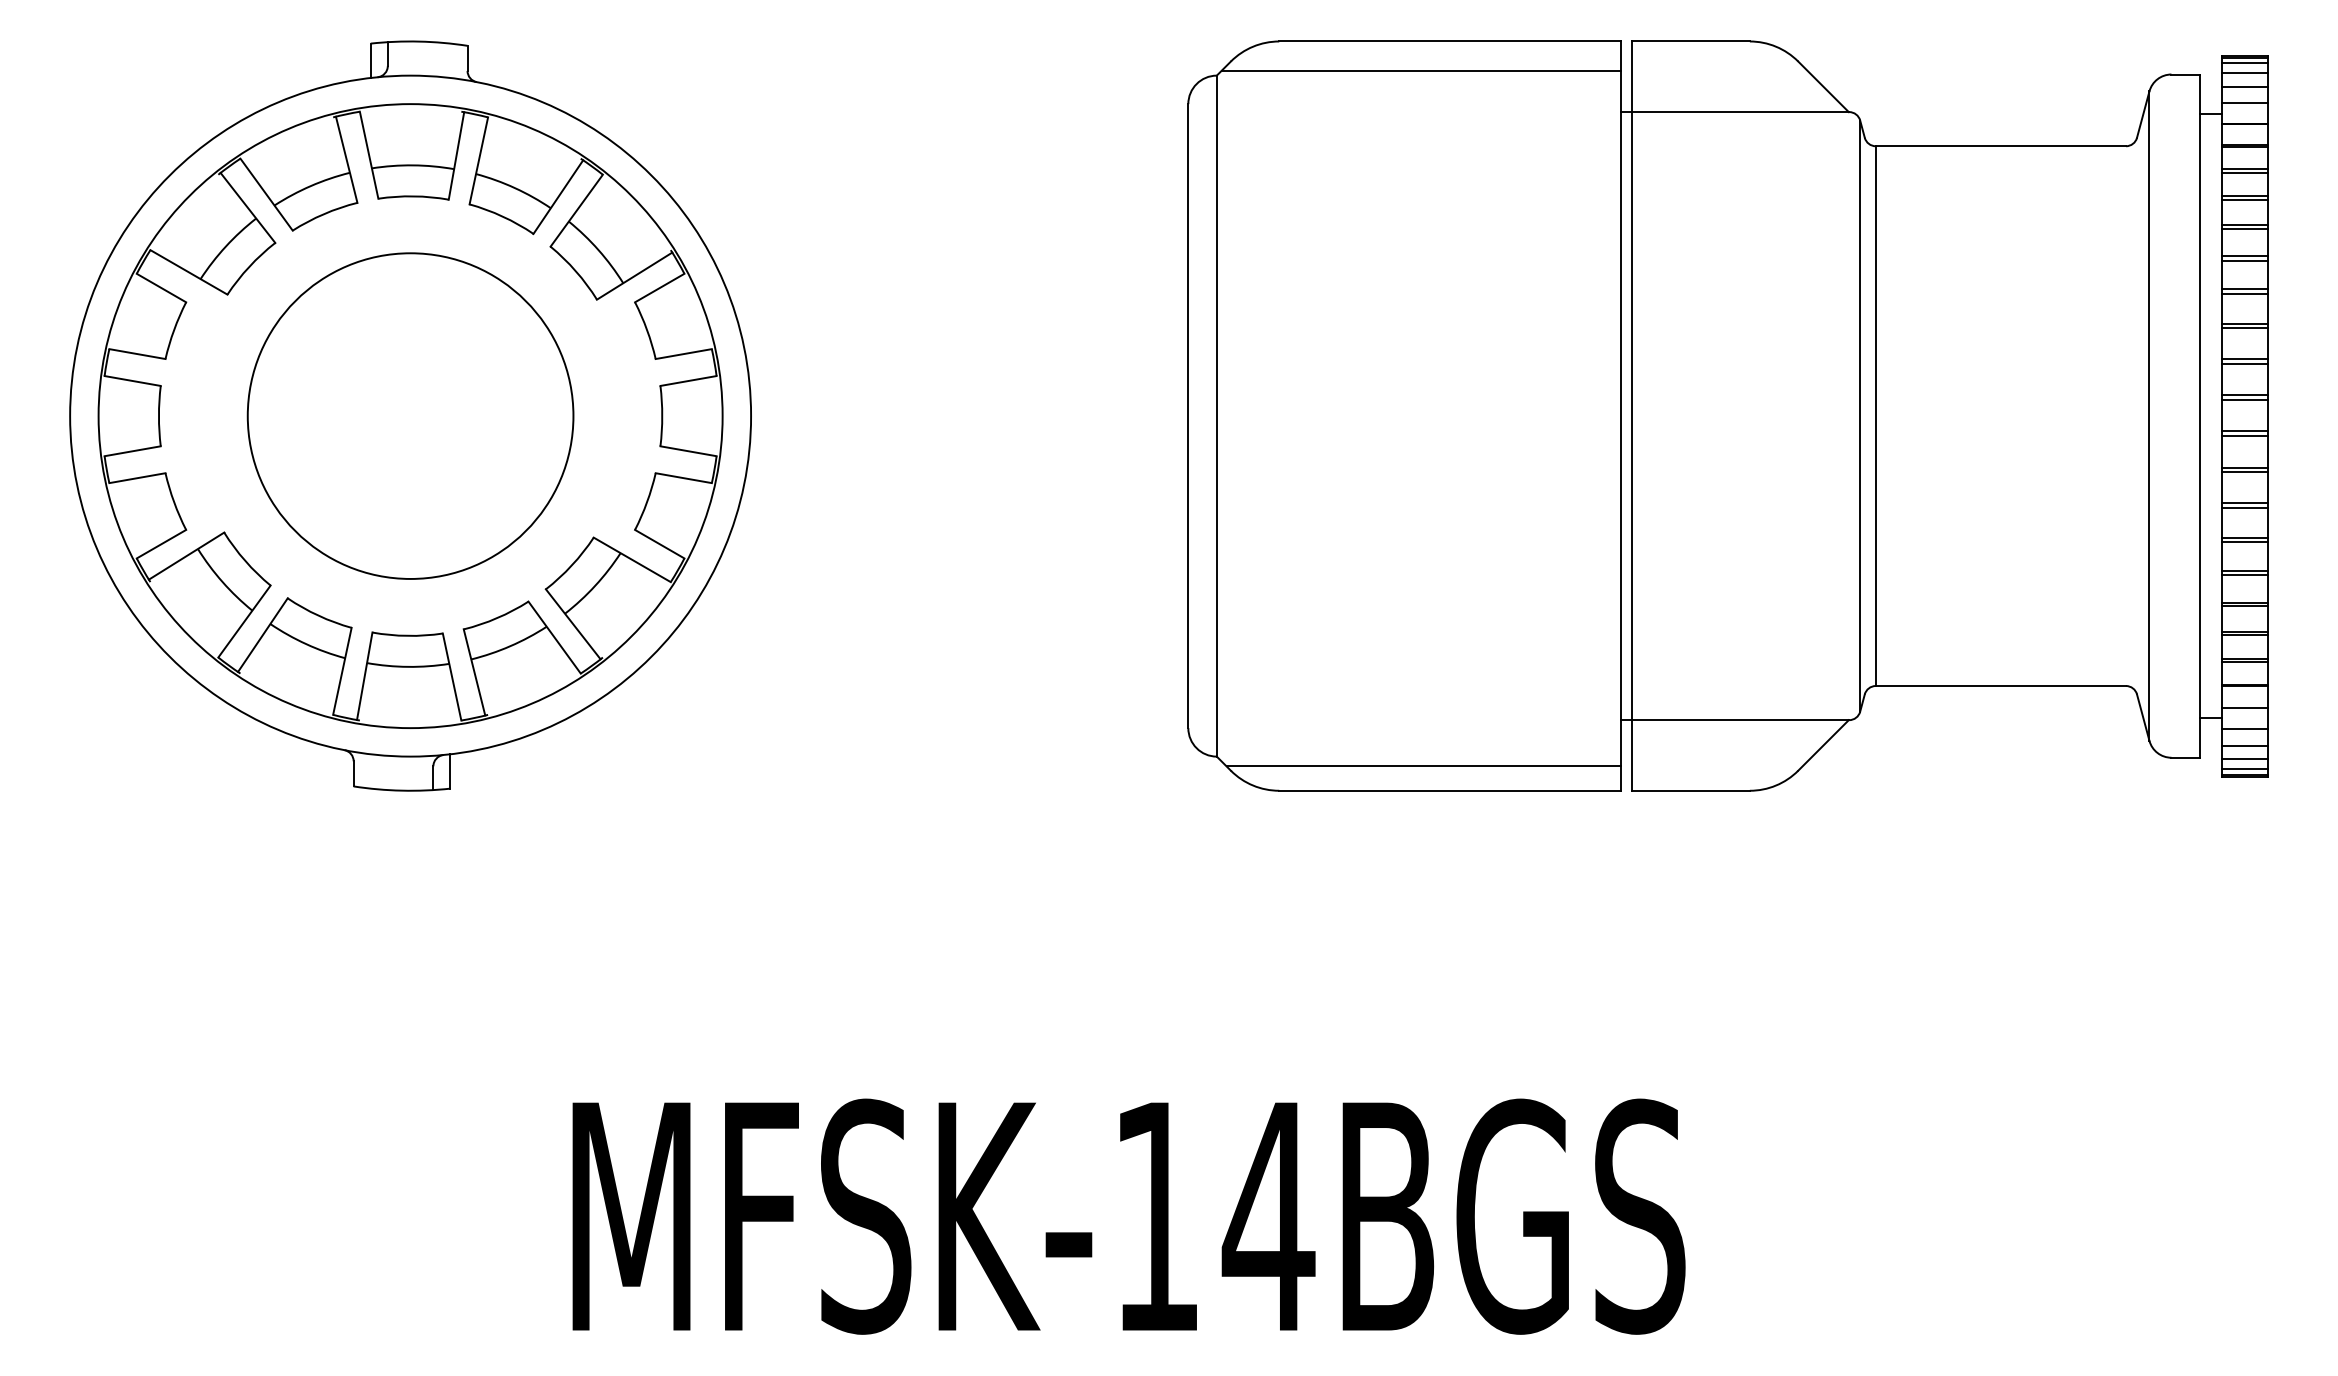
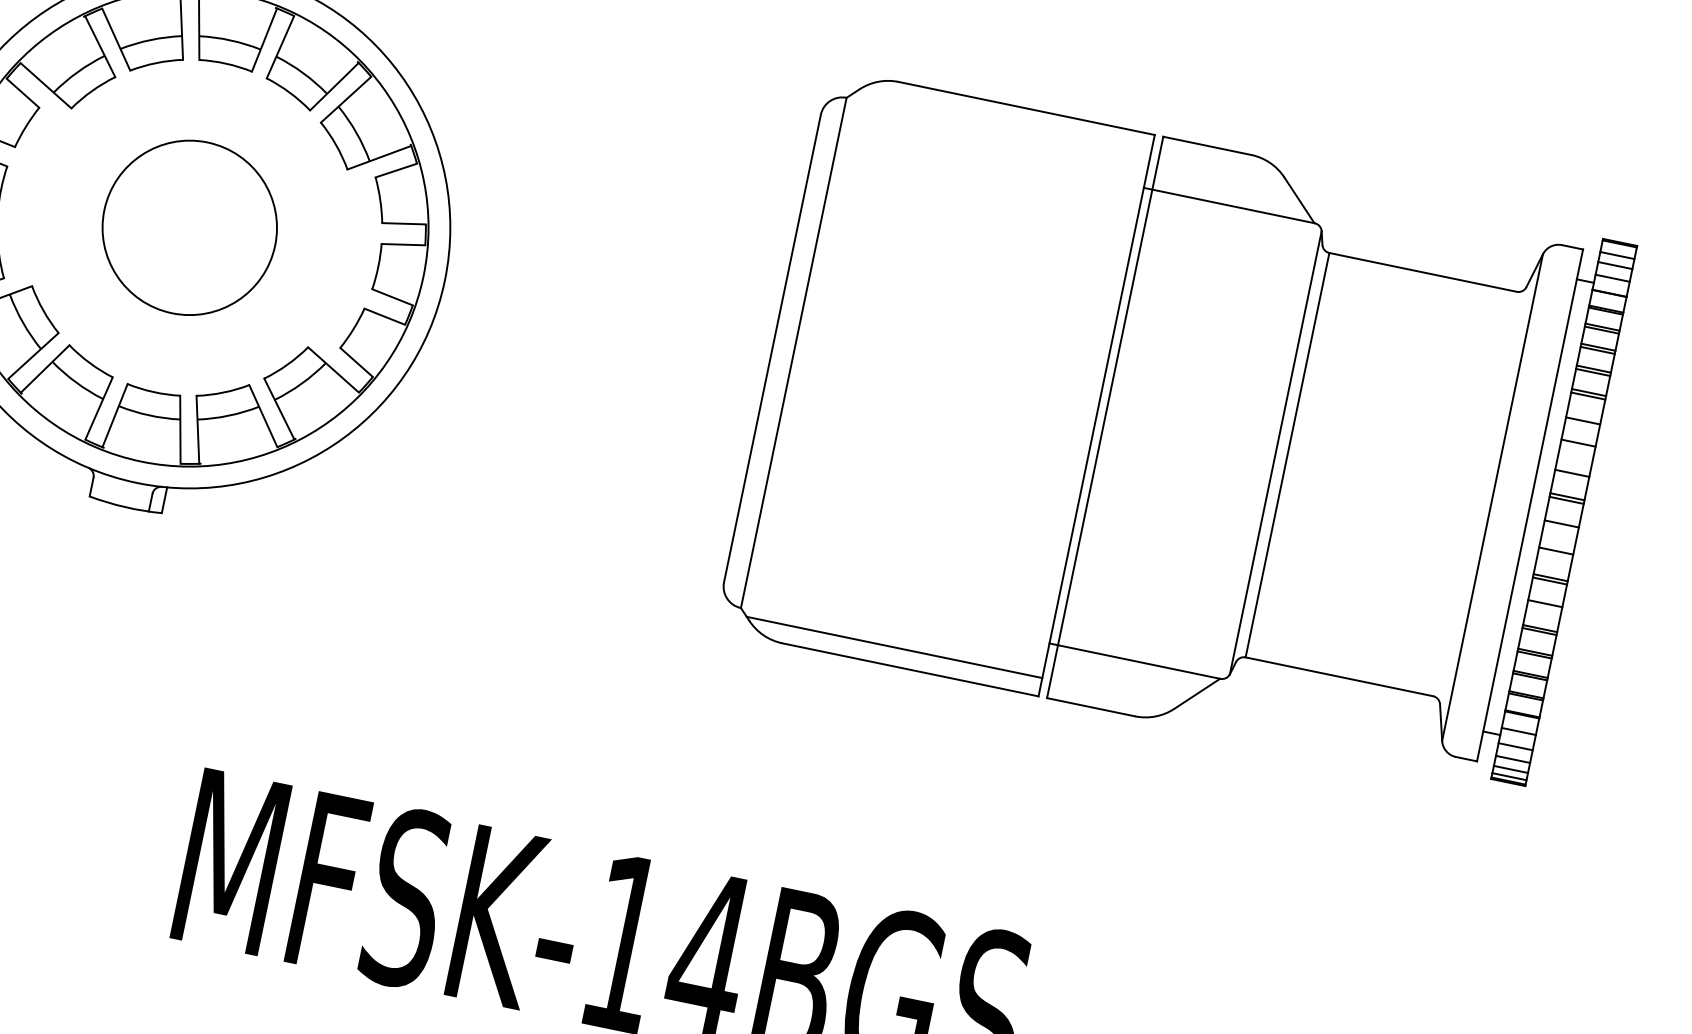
line: (2244, 63) -> (1618, 248), removed
line: (1421, 70) -> (1000, 125), removed
line: (2244, 289) -> (1583, 417), removed
line: (2244, 328) -> (1577, 446), removed
line: (2244, 359) -> (1572, 469), removed
circle: (410, 415) -> (189, 227), size x0.7
line: (2244, 436) -> (1560, 527), removed
line: (2244, 472) -> (1555, 554), removed
line: (2244, 542) -> (1544, 607), removed

